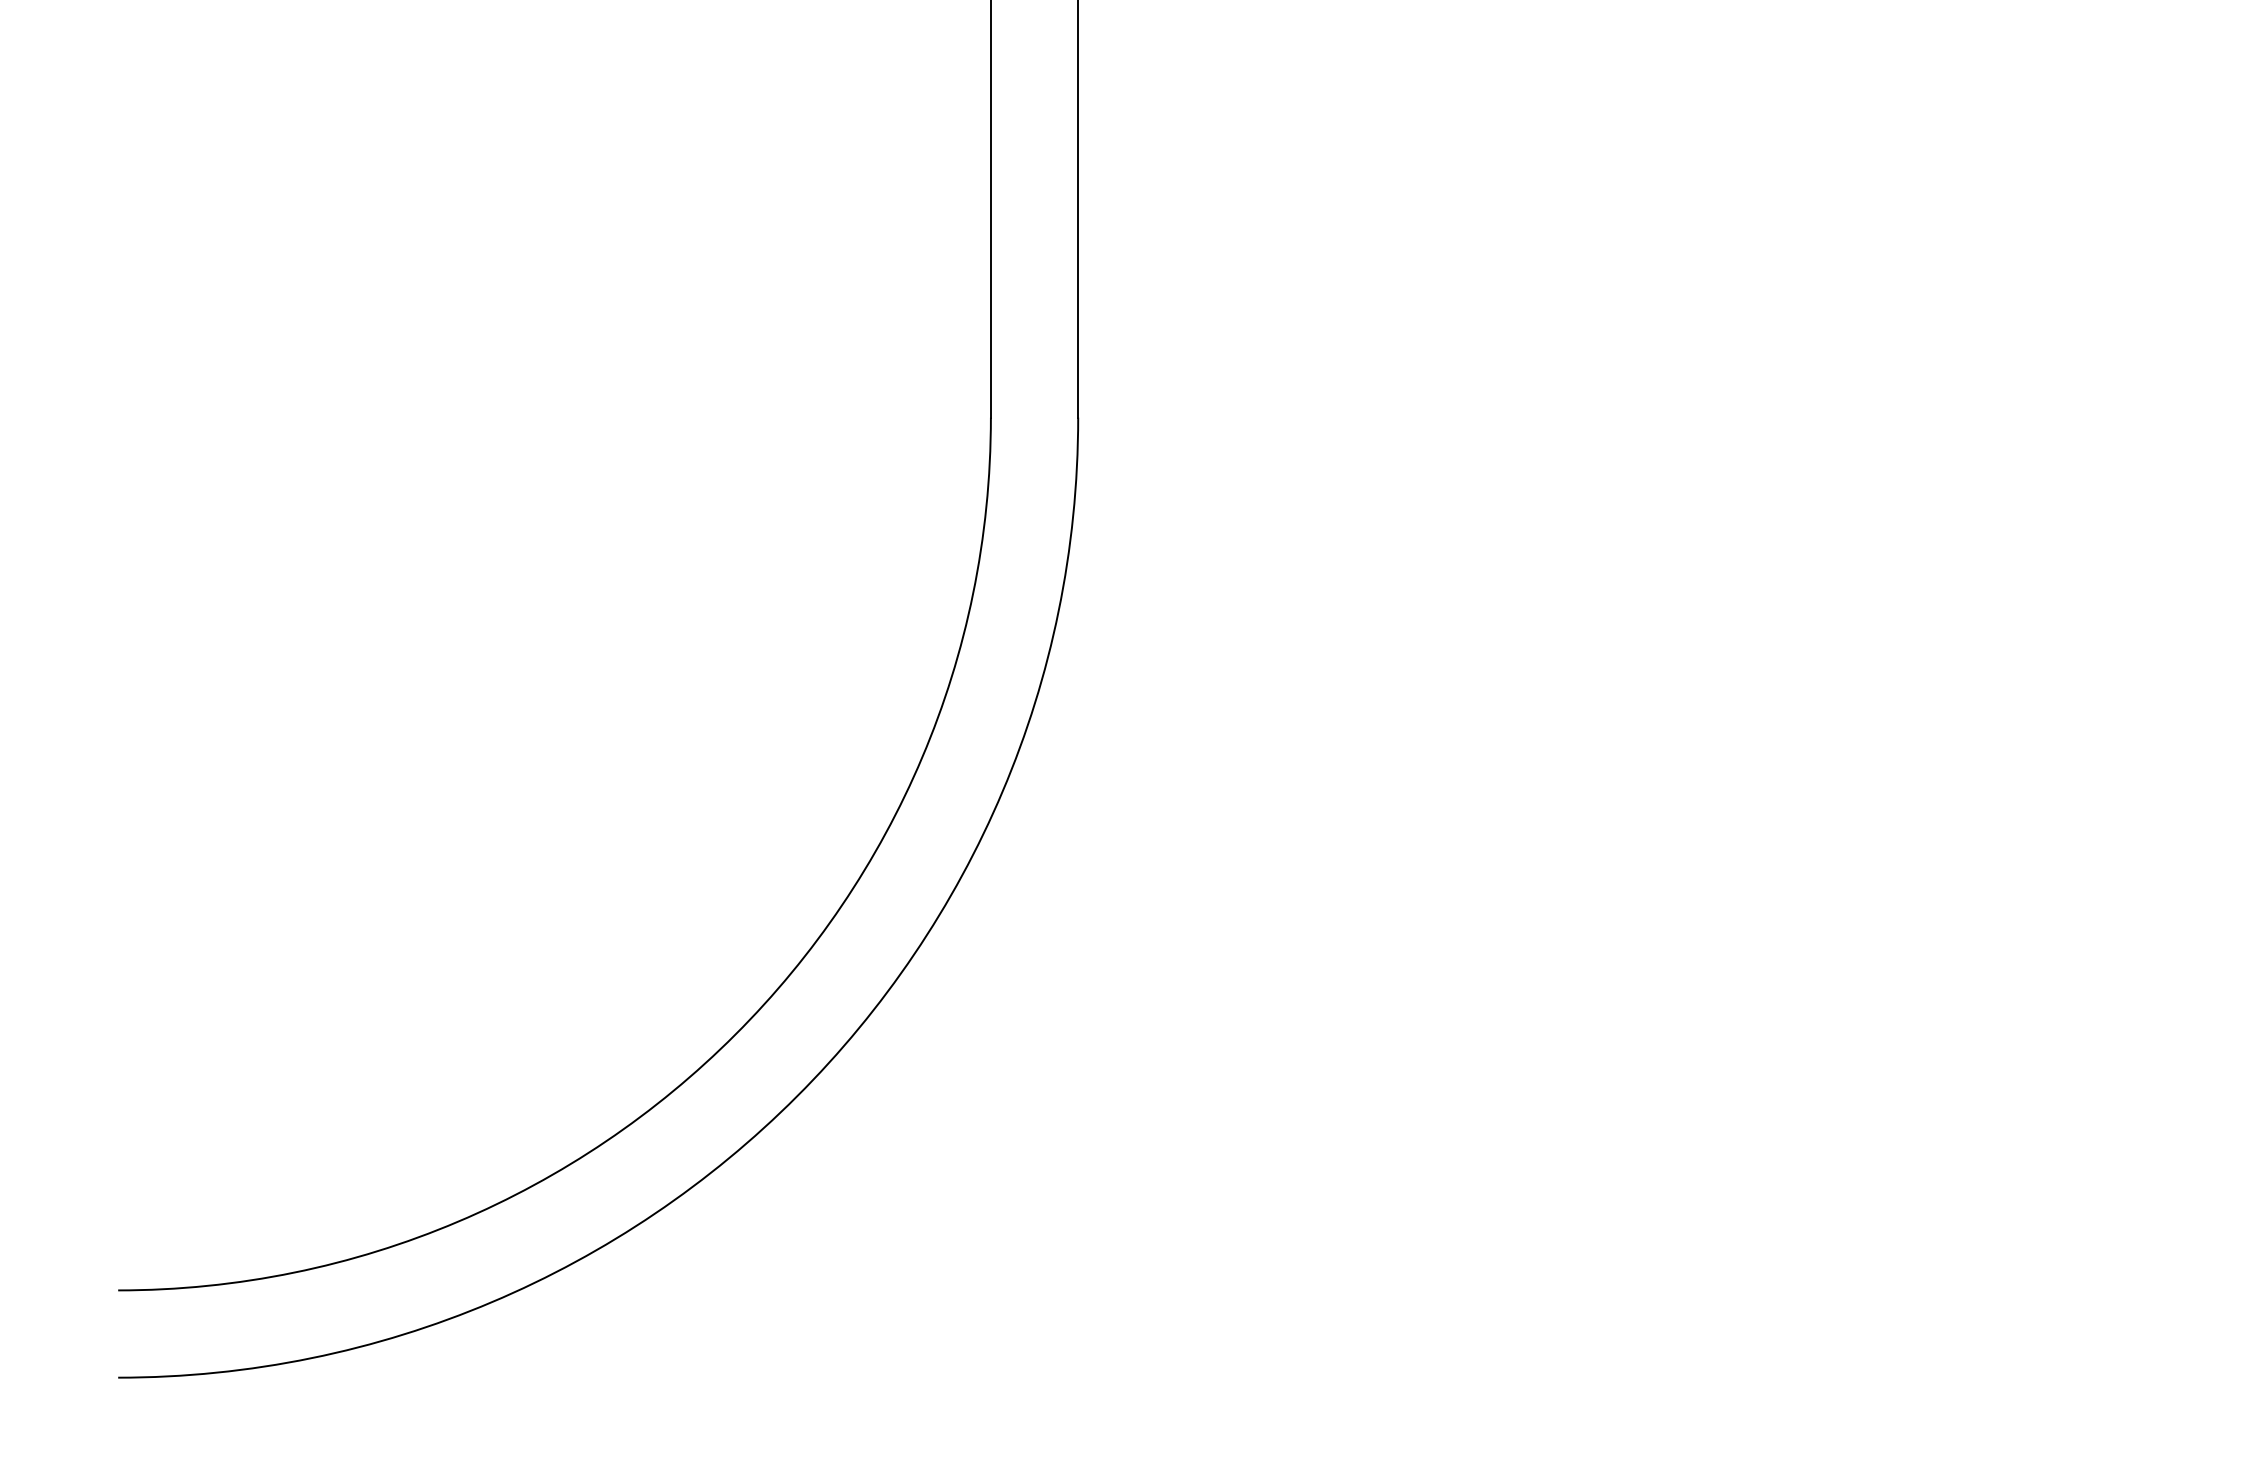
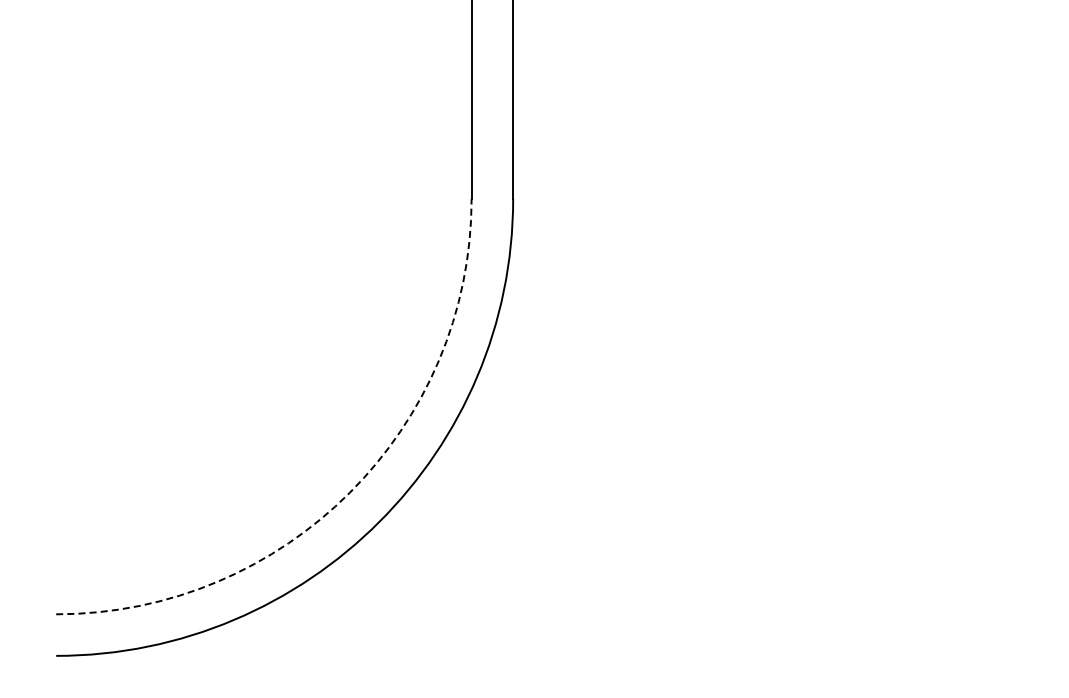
arc: (734, 1034) -> (349, 492), solid -> dashed

